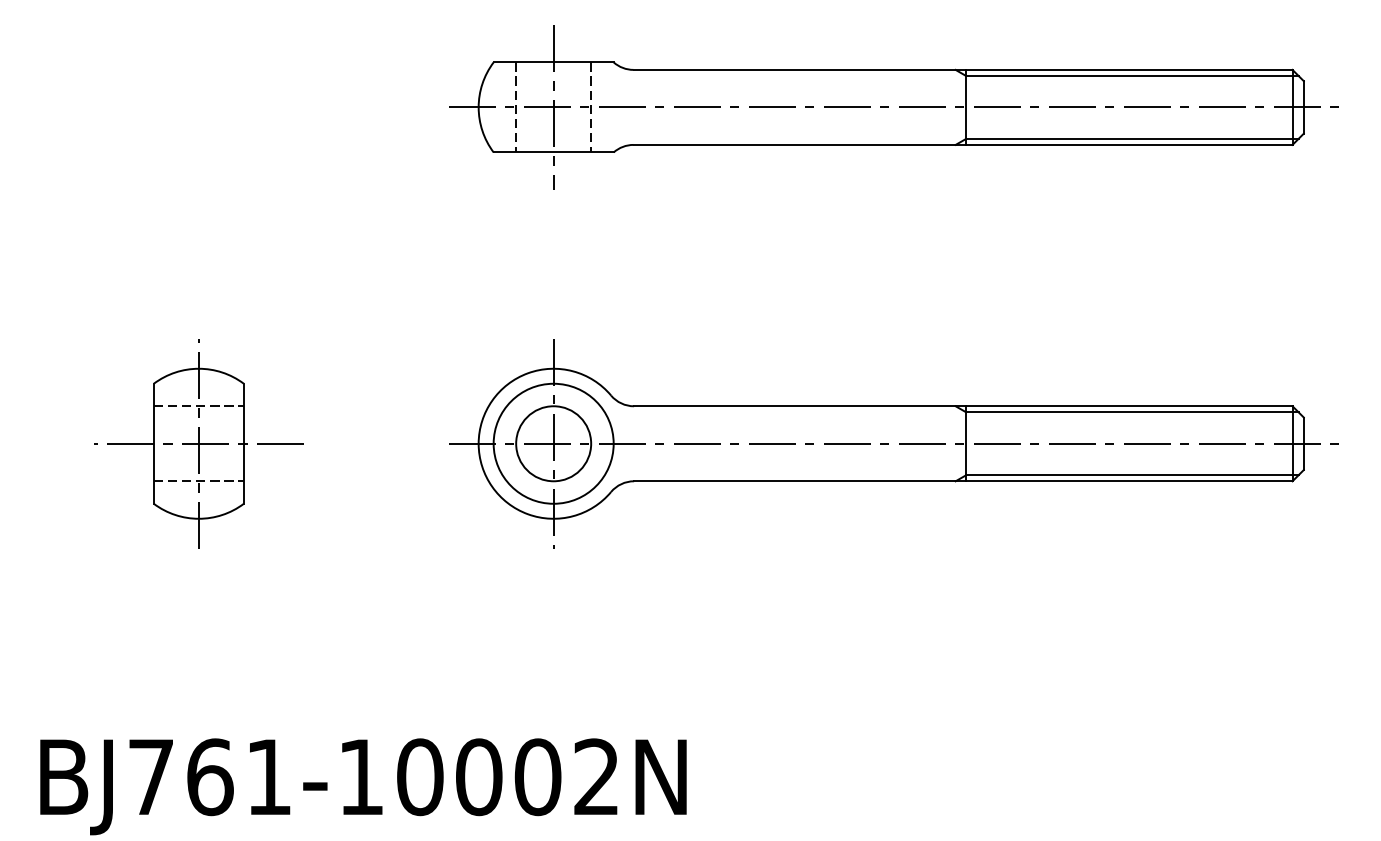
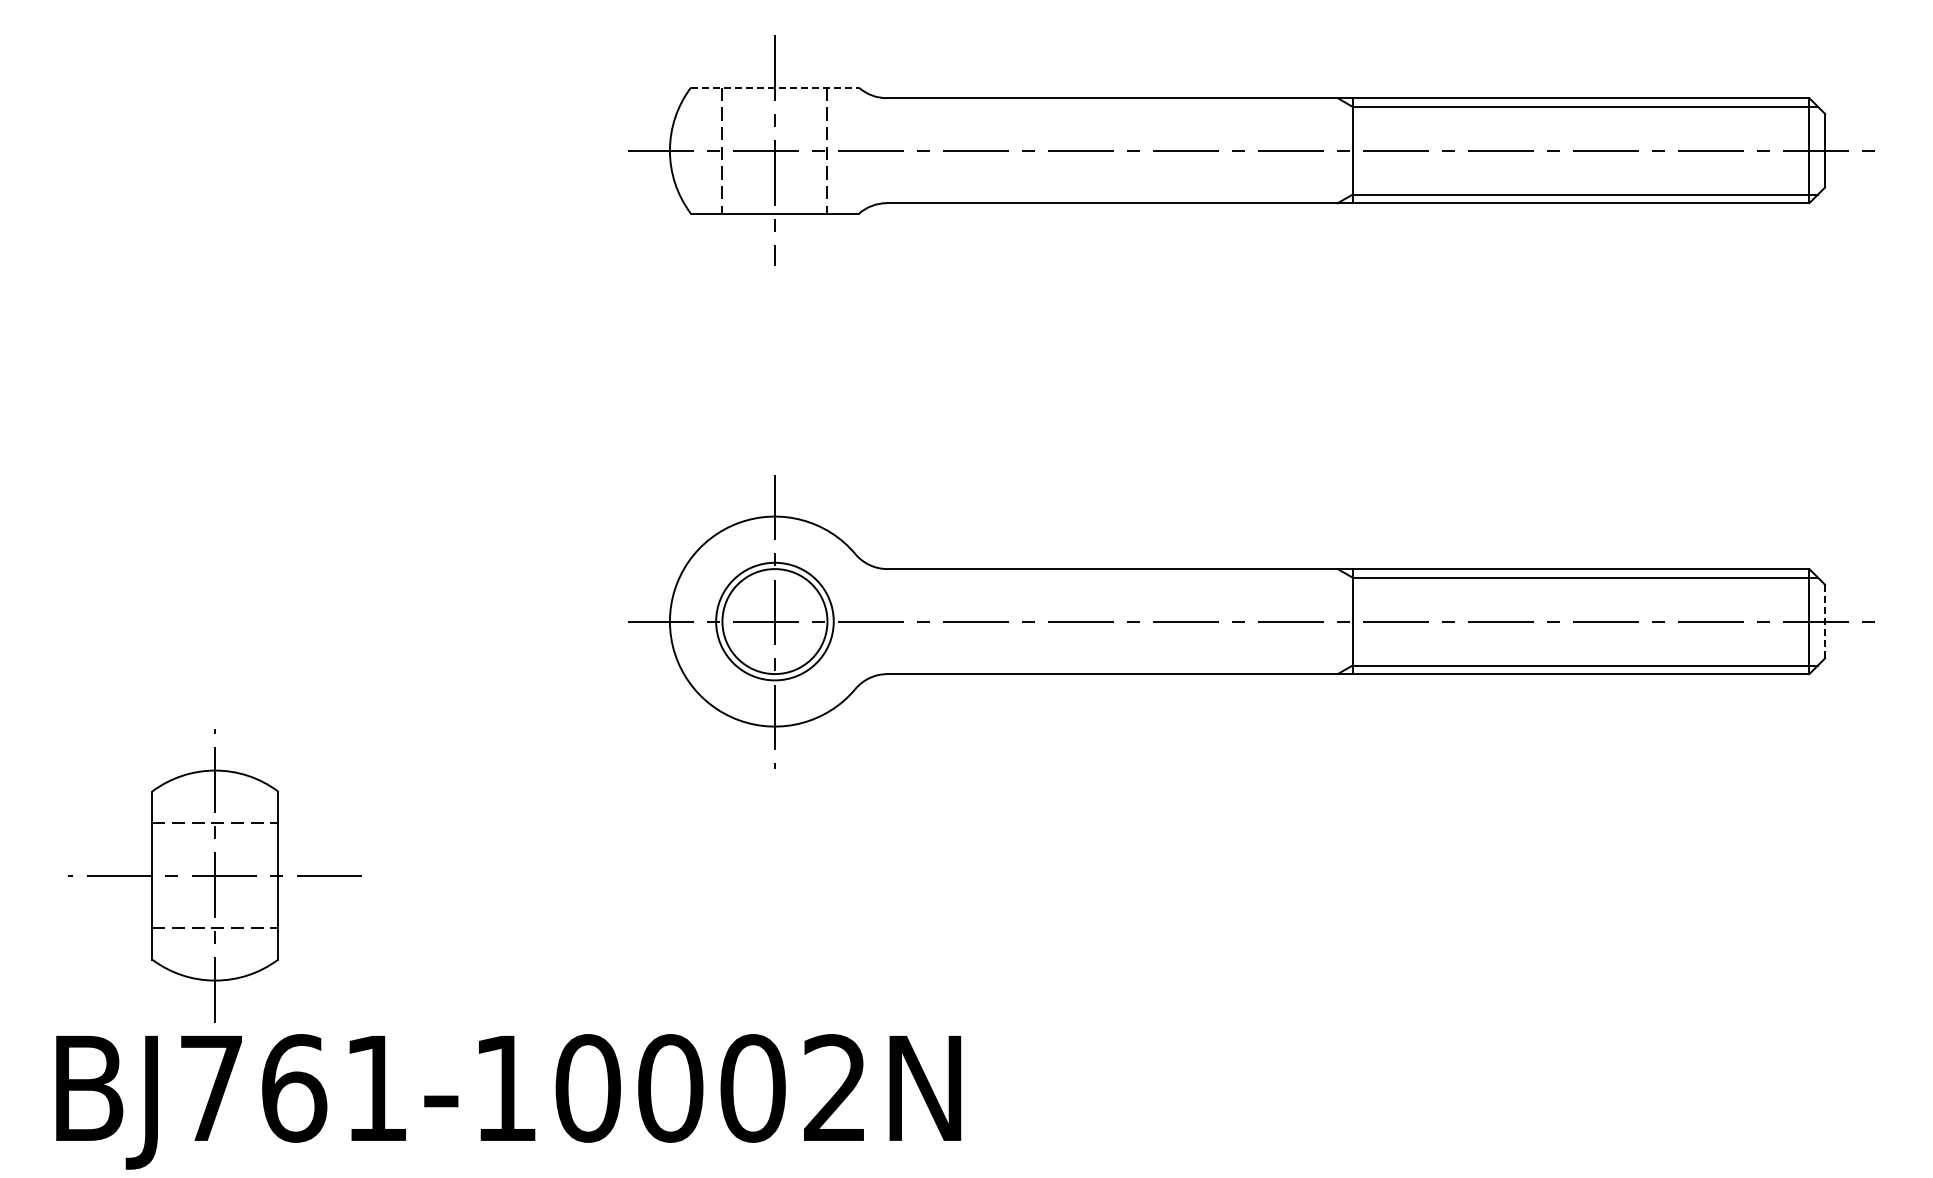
line: (554, 62) -> (775, 87), solid -> dashed
part: (198, 443) -> (214, 875), moved
circle: (553, 443) -> (774, 621), size x0.7
line: (1304, 443) -> (1825, 621), solid -> dashed

